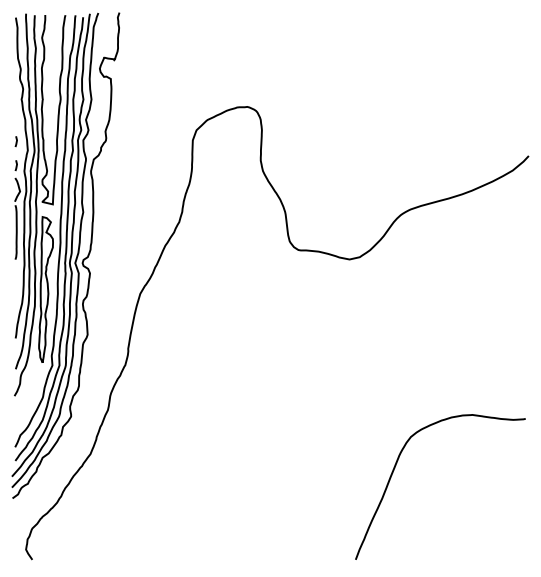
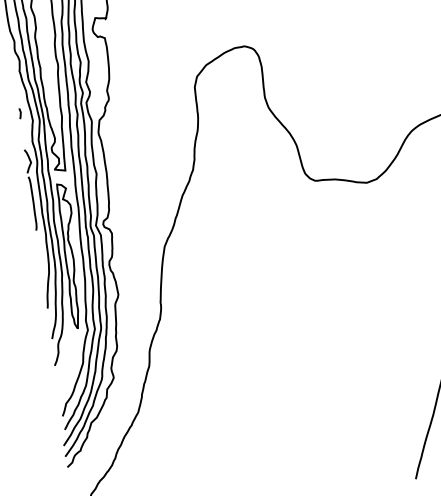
line: (15, 165) -> (22, 137), removed

